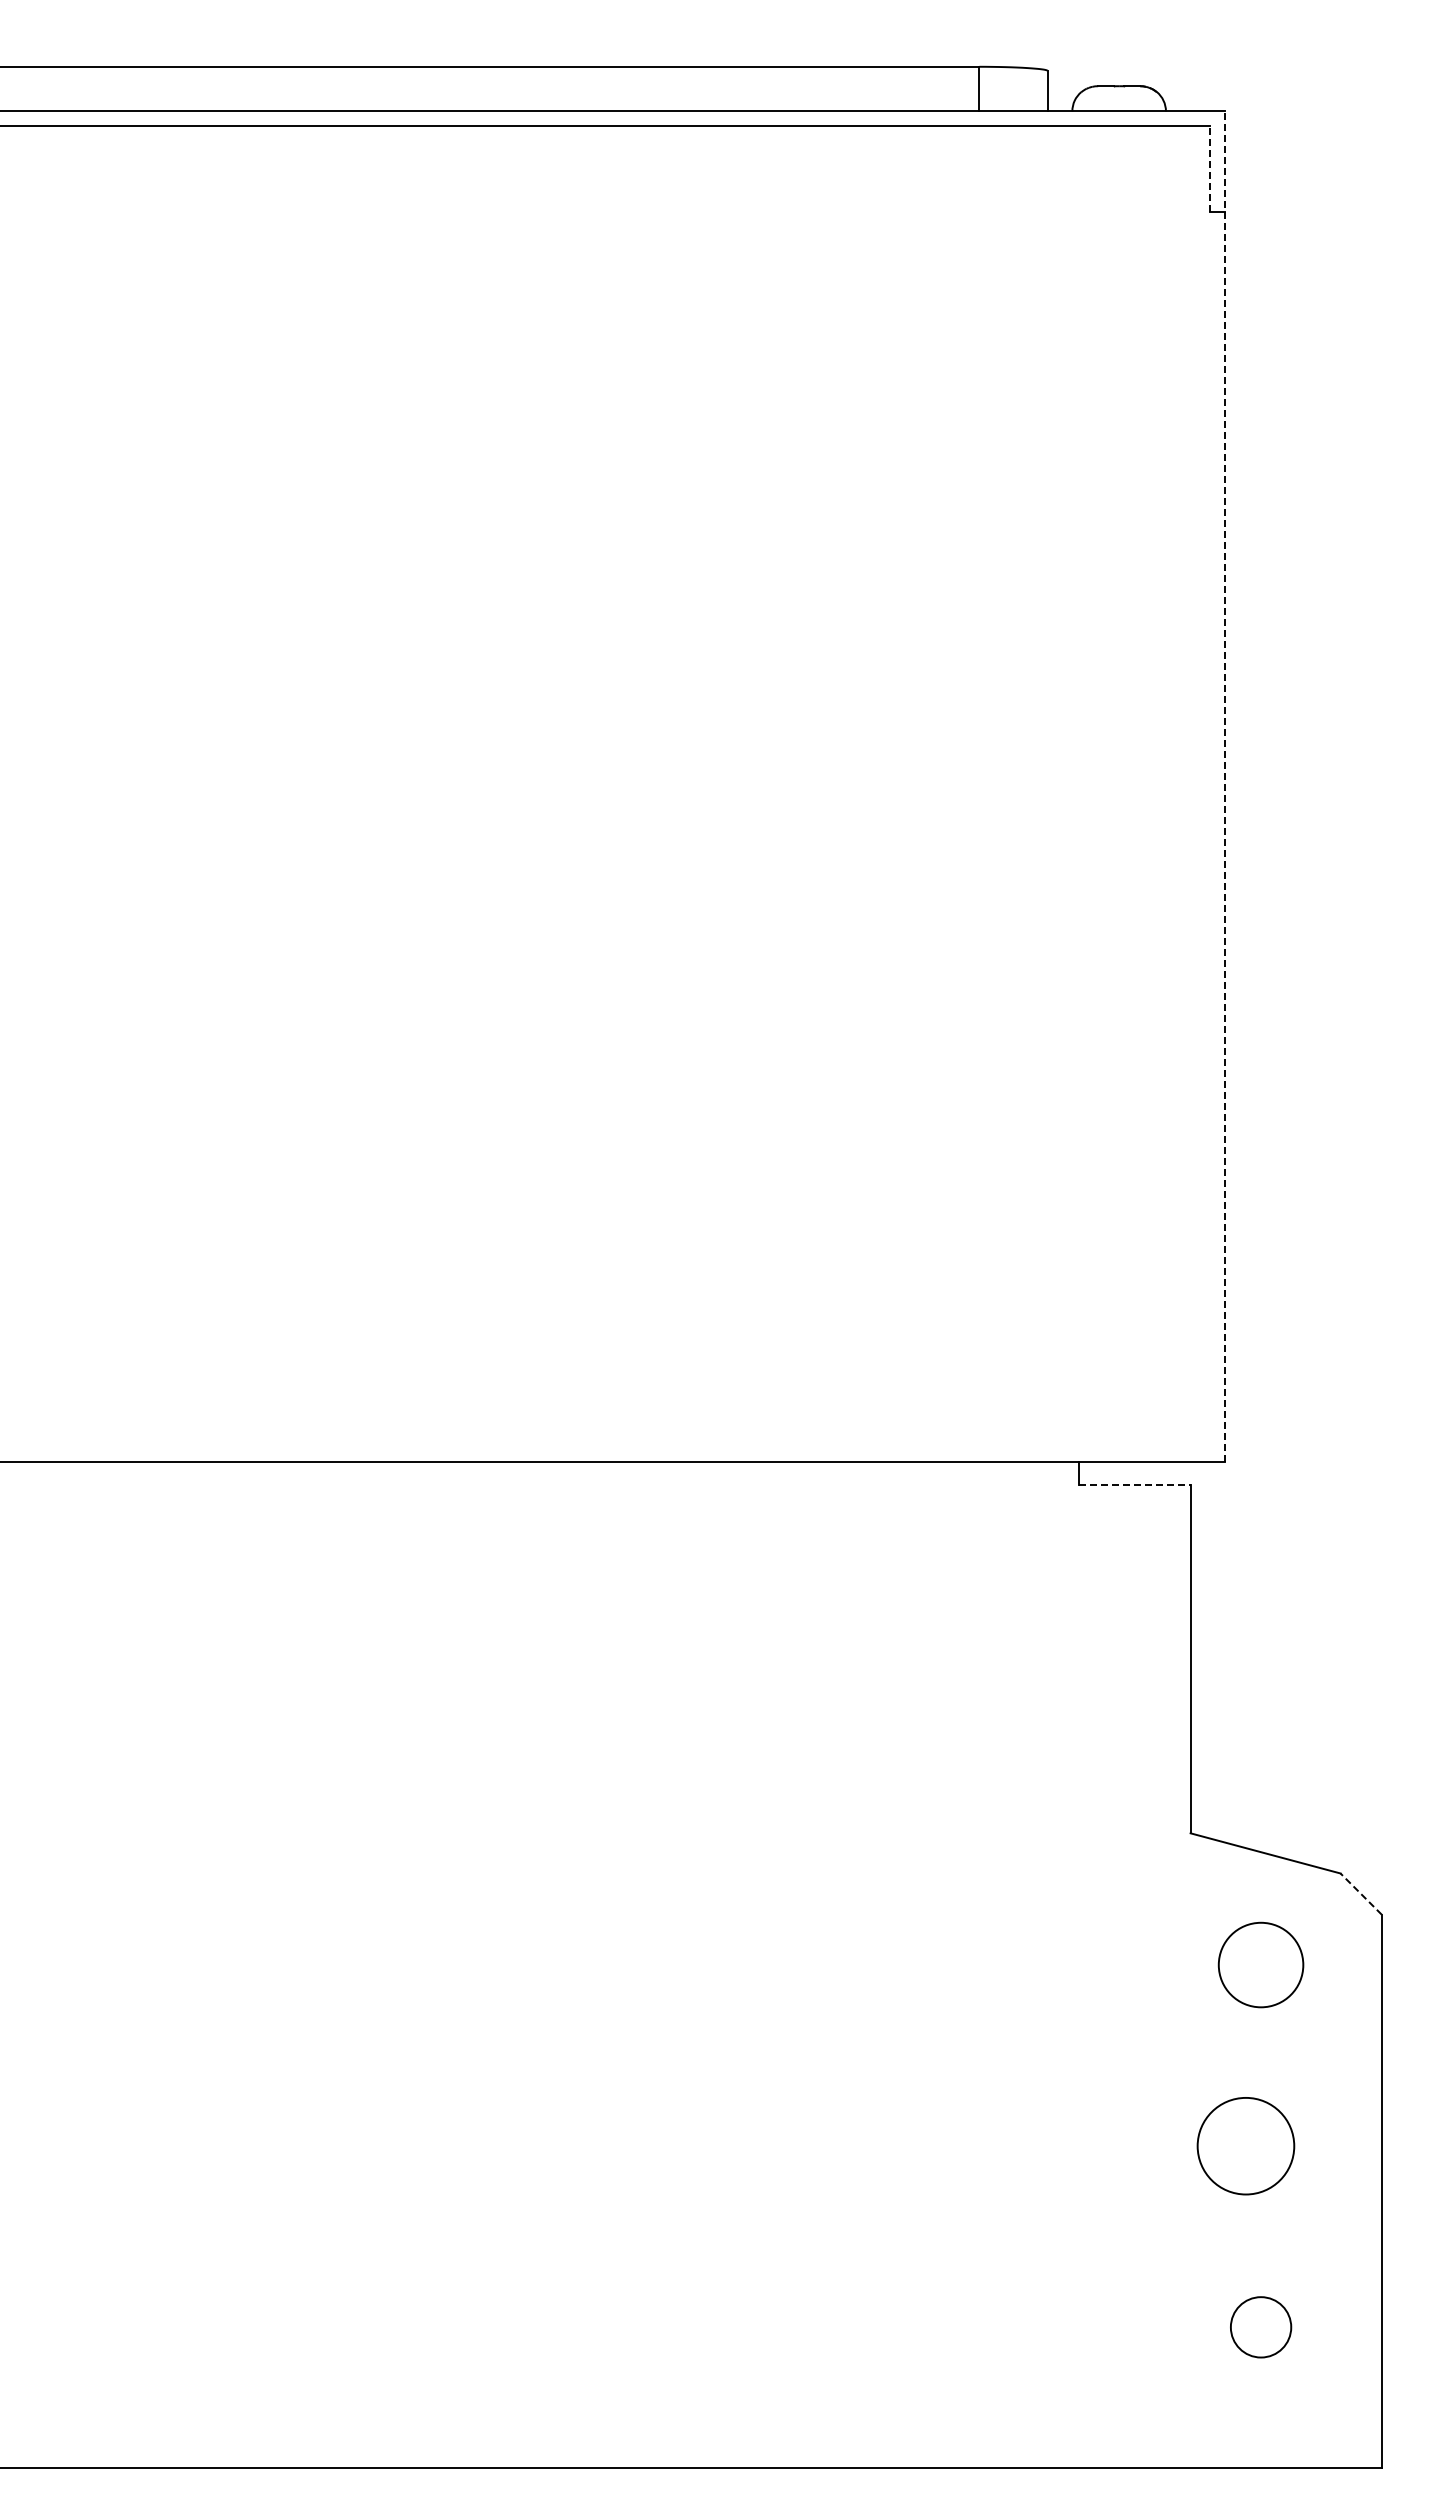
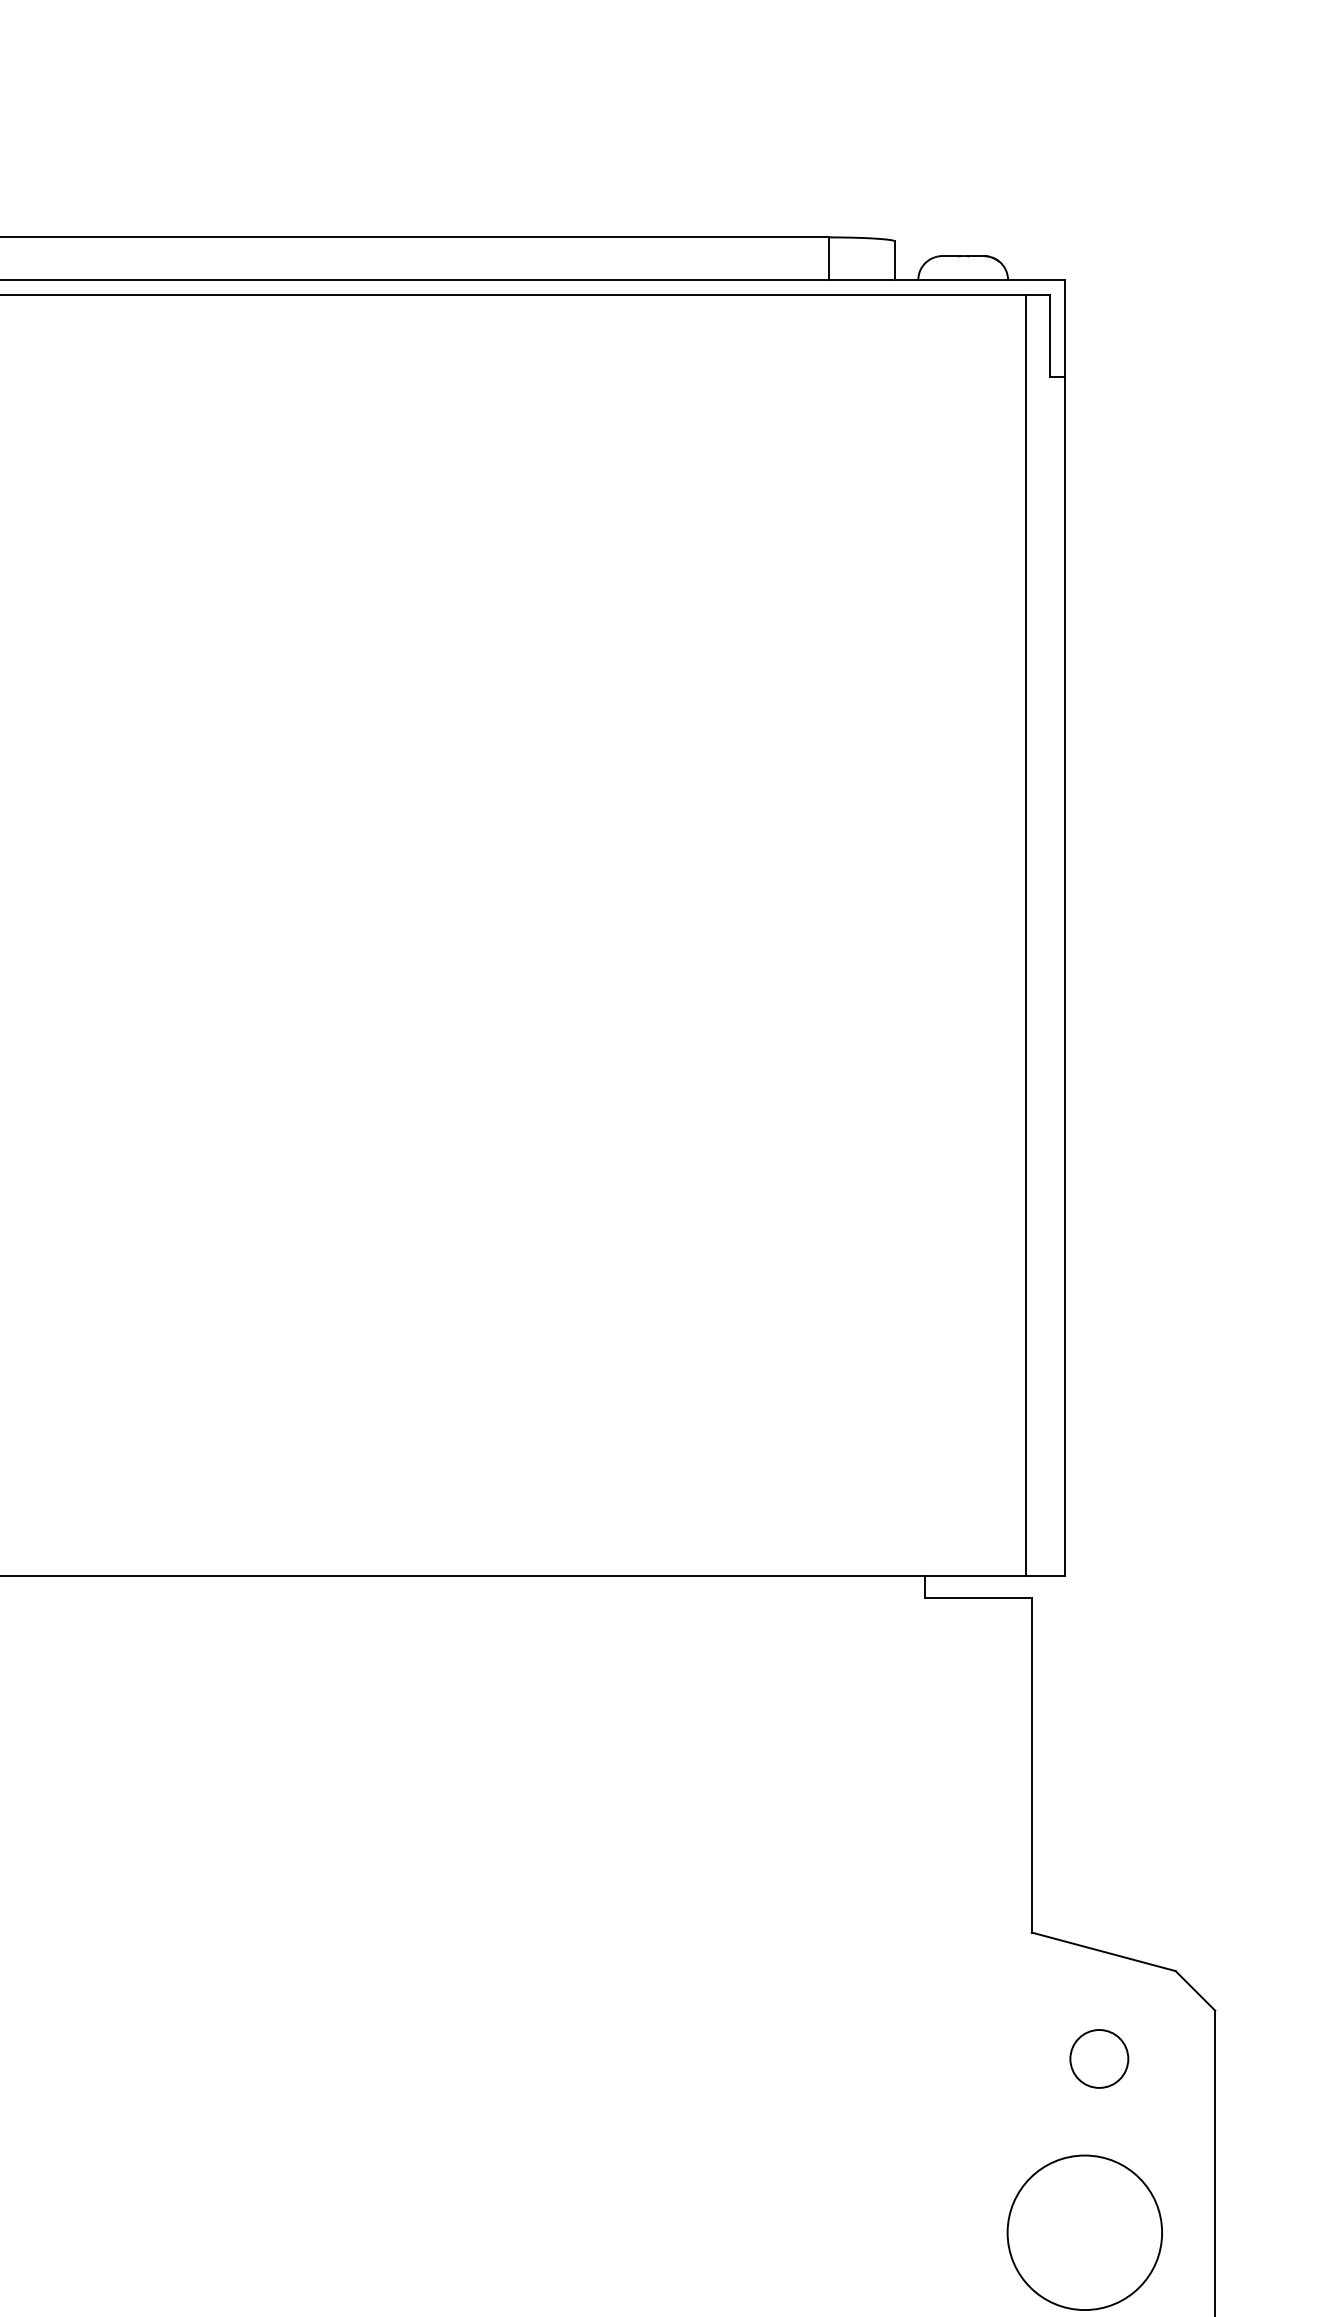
line: (1209, 169) -> (1049, 335), dashed -> solid
line: (1224, 786) -> (1064, 928), dashed -> solid
line: (1184, 793) -> (1025, 934), added
line: (1134, 1485) -> (977, 1598), dashed -> solid
line: (1360, 1893) -> (1194, 1990), dashed -> solid
circle: (1260, 1964) -> (1098, 2058), size x0.71
circle: (1245, 2145) -> (1084, 2232), size x1.67

